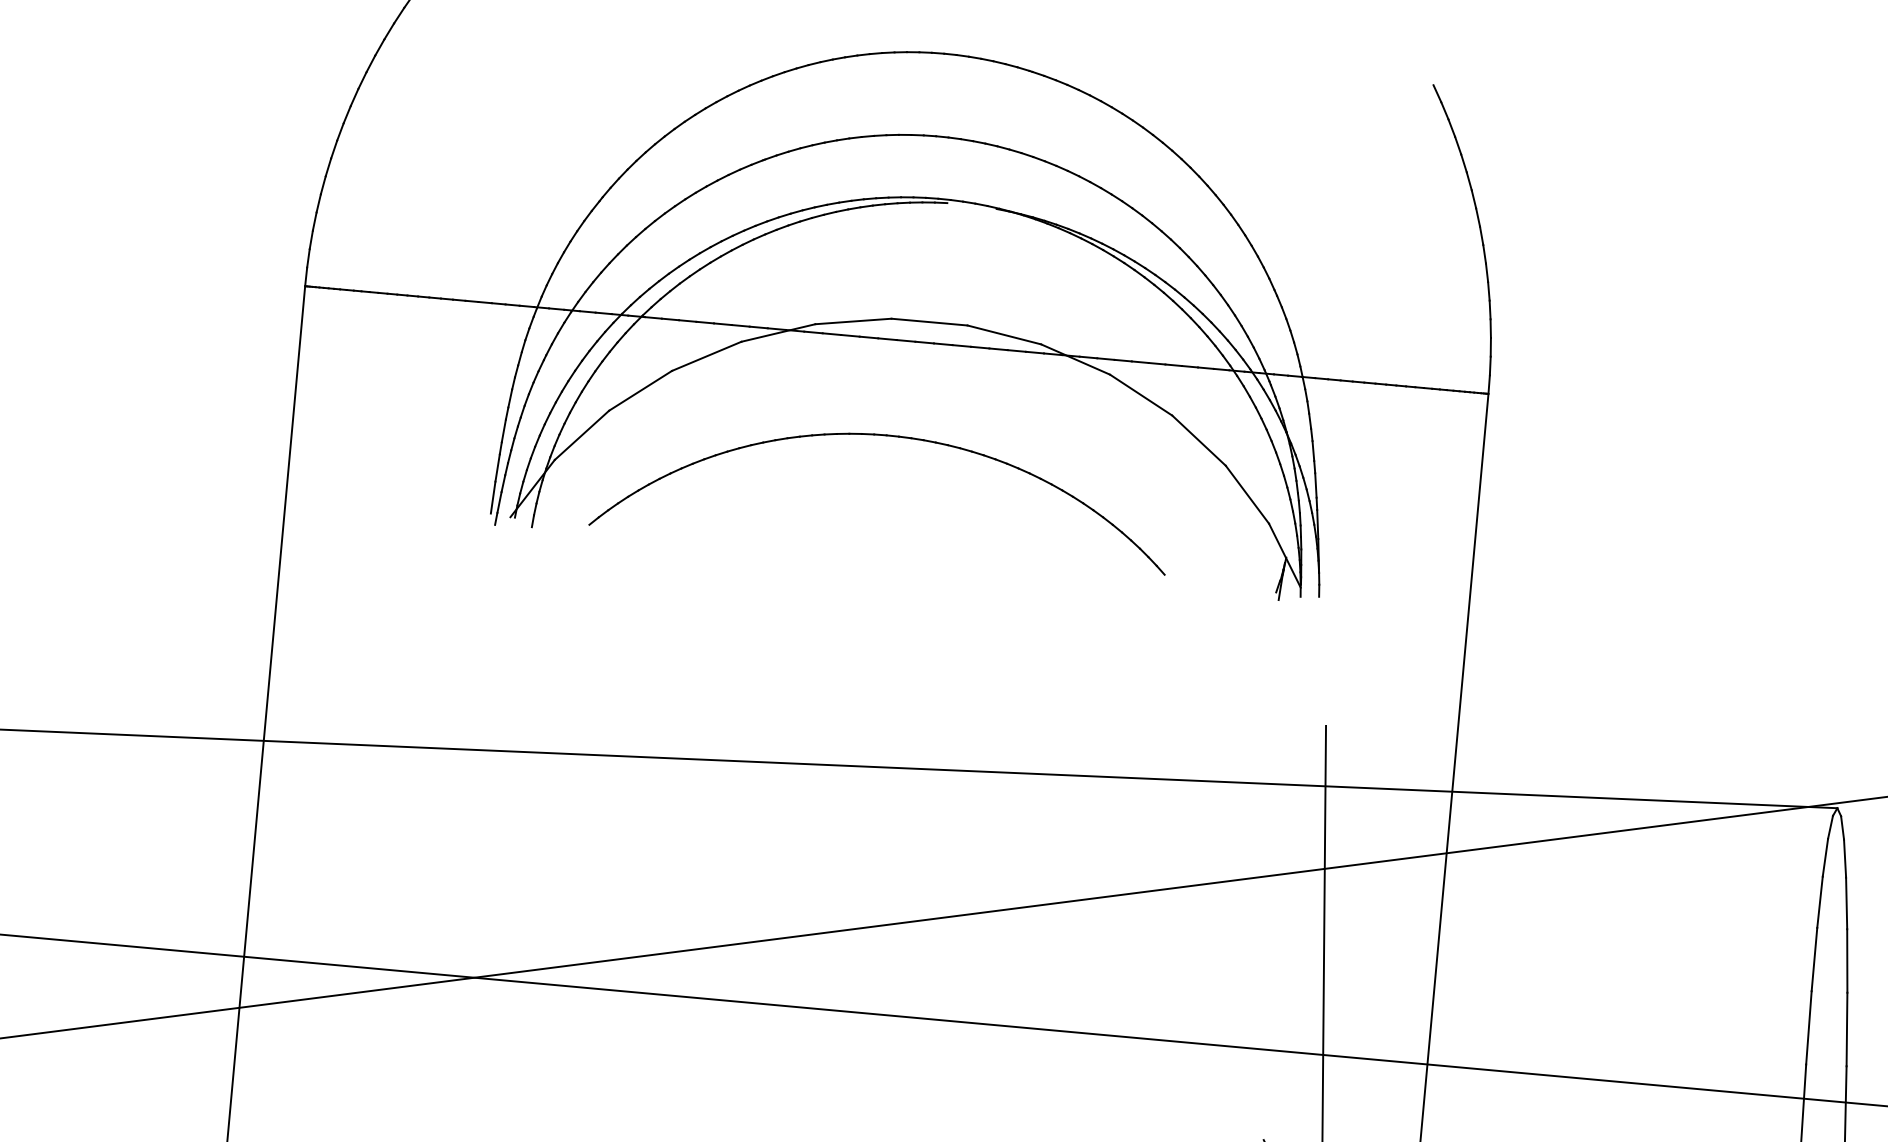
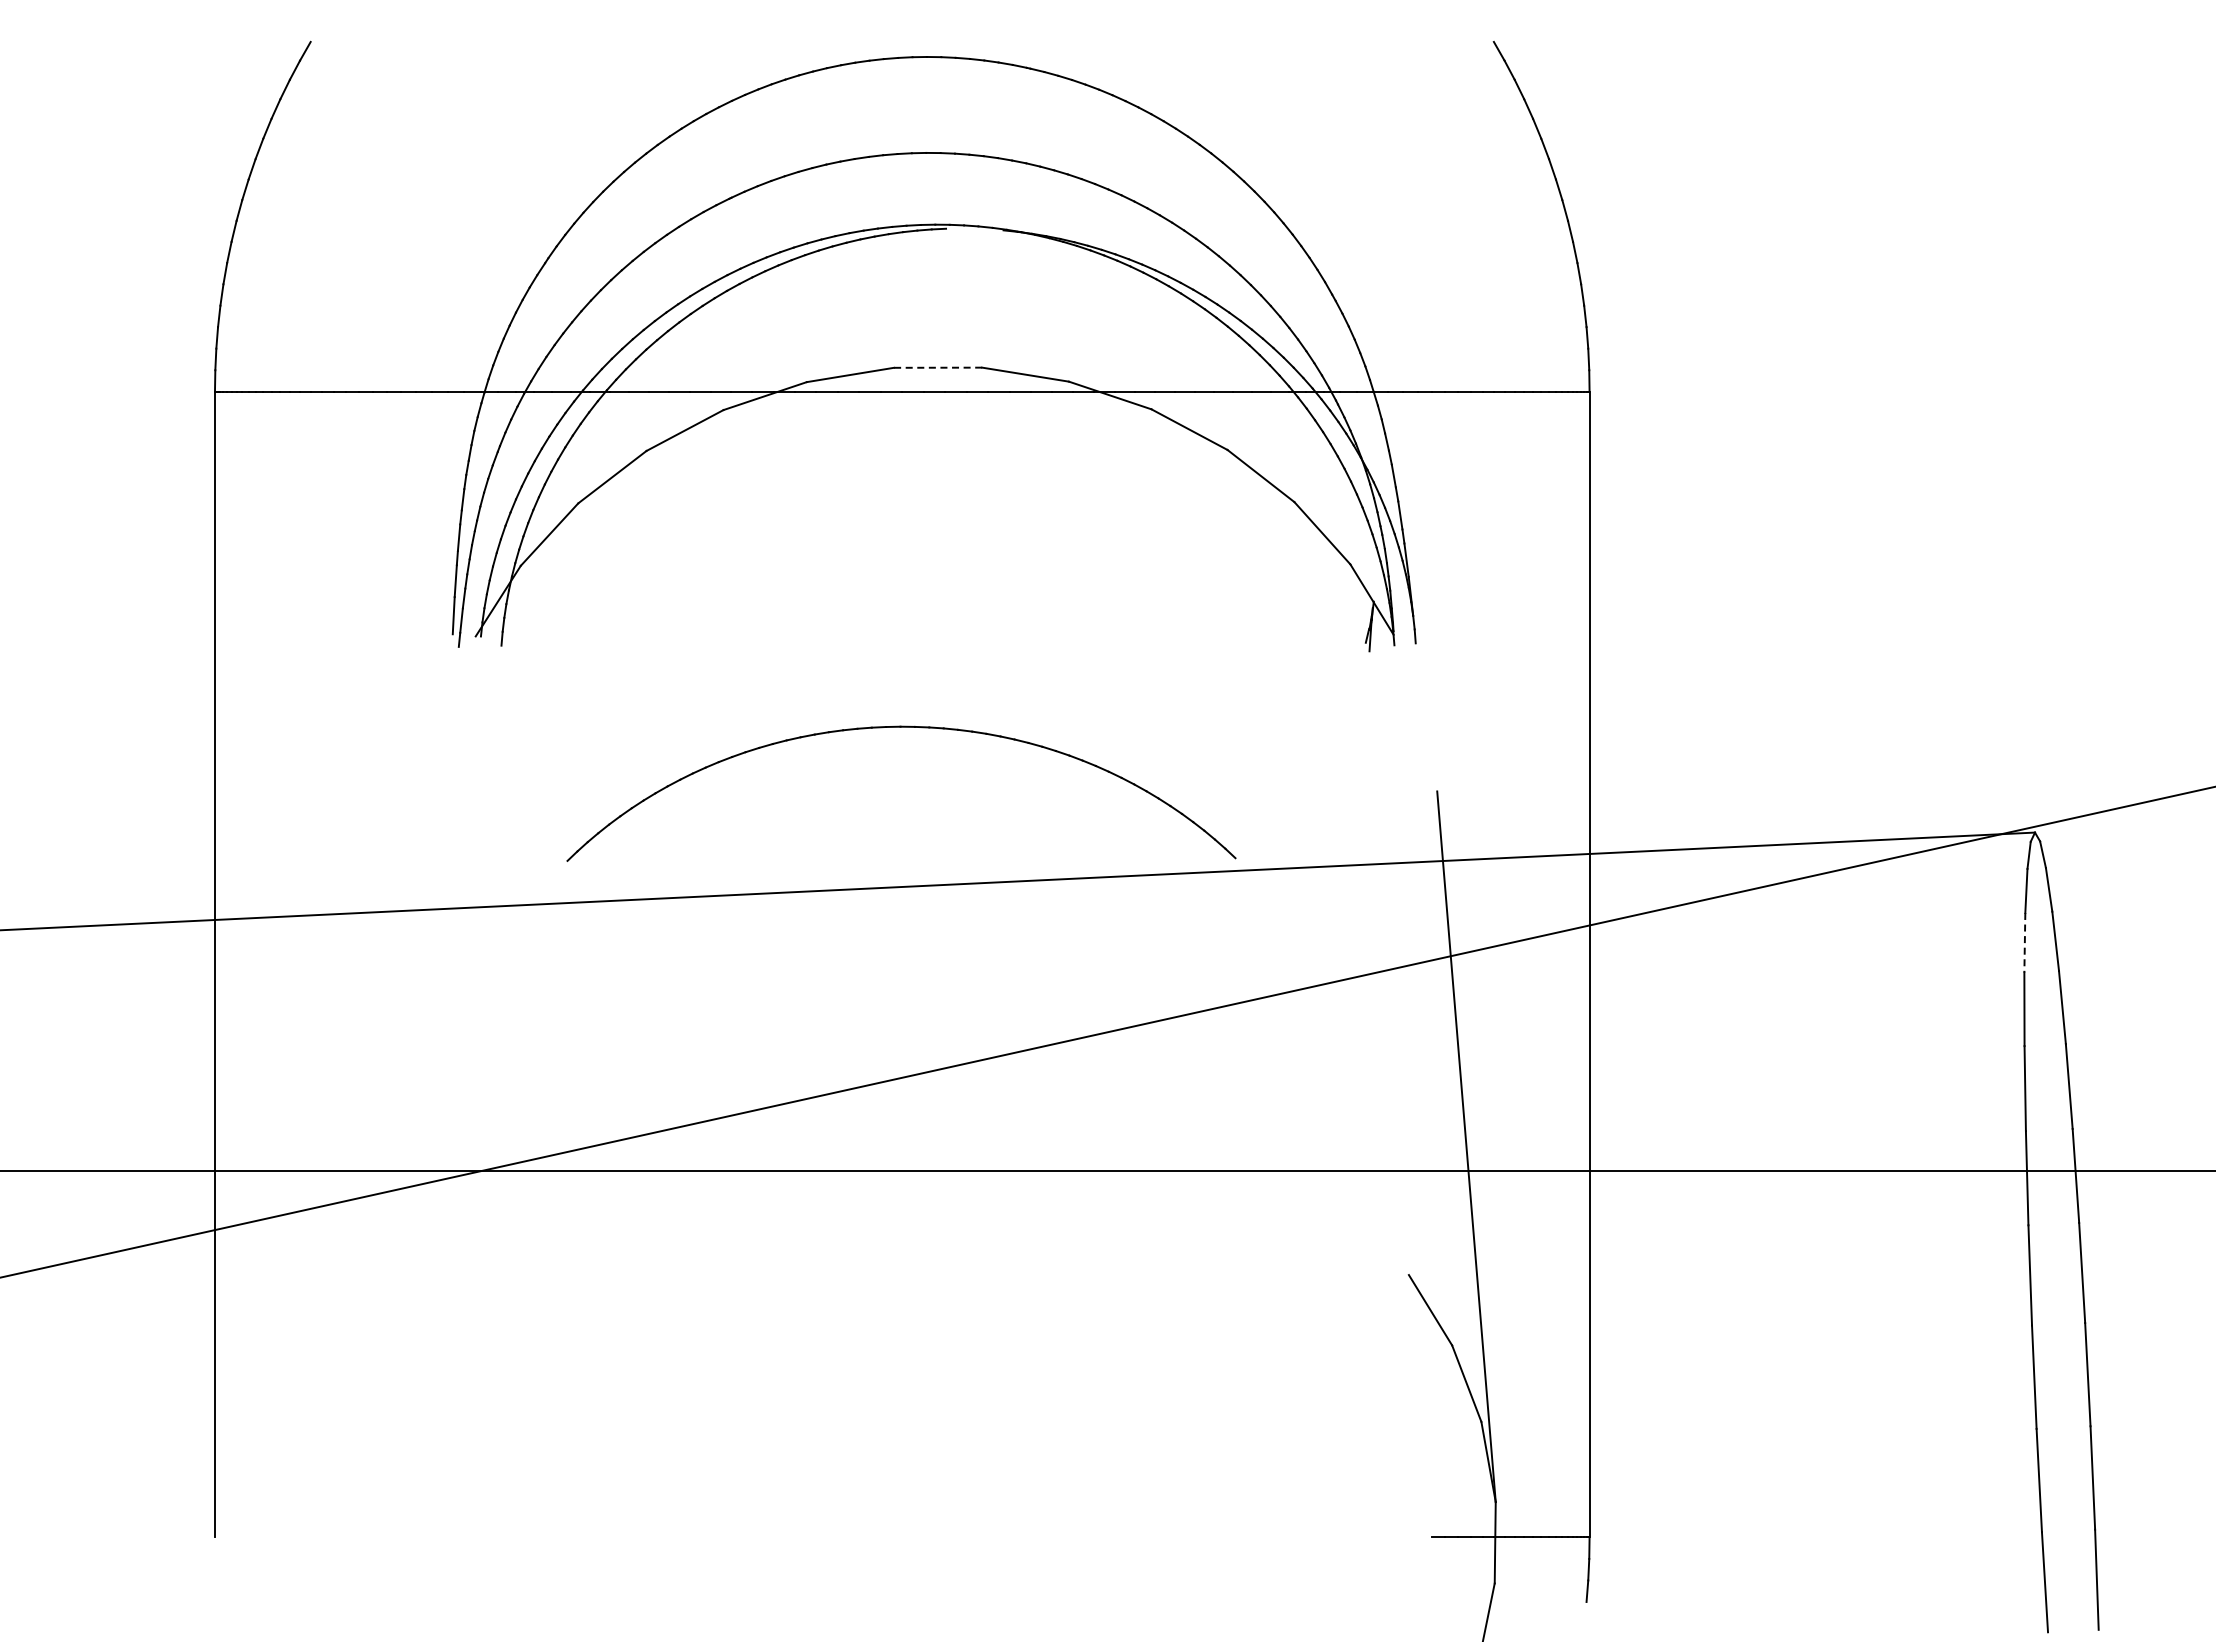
line: (929, 321) -> (937, 367), solid -> dashed
part: (887, 436) -> (901, 727), moved
line: (1819, 902) -> (2024, 942), solid -> dashed

